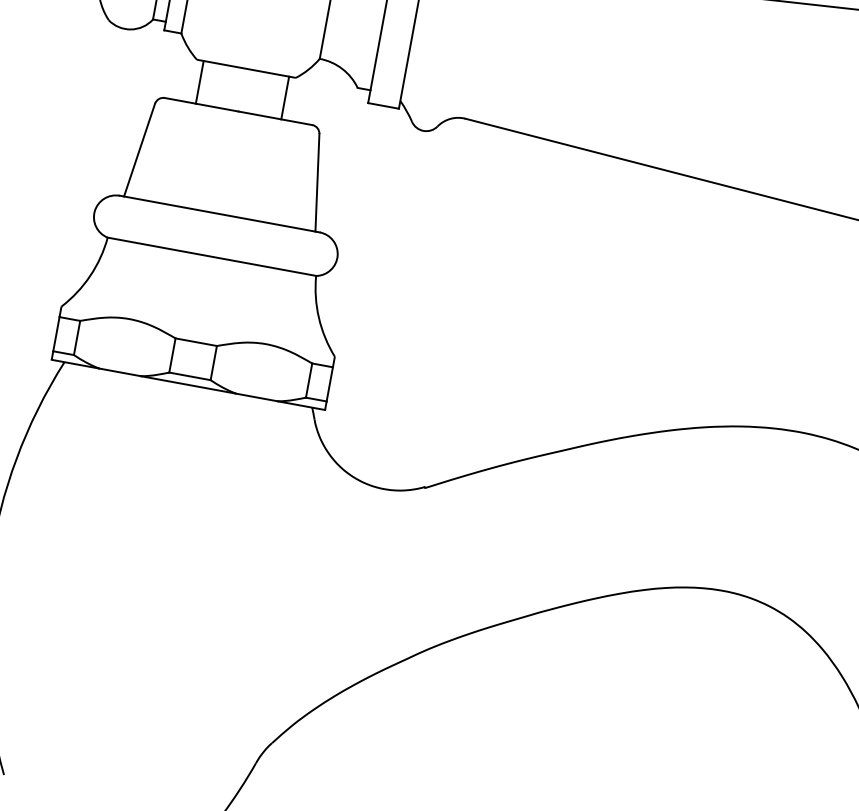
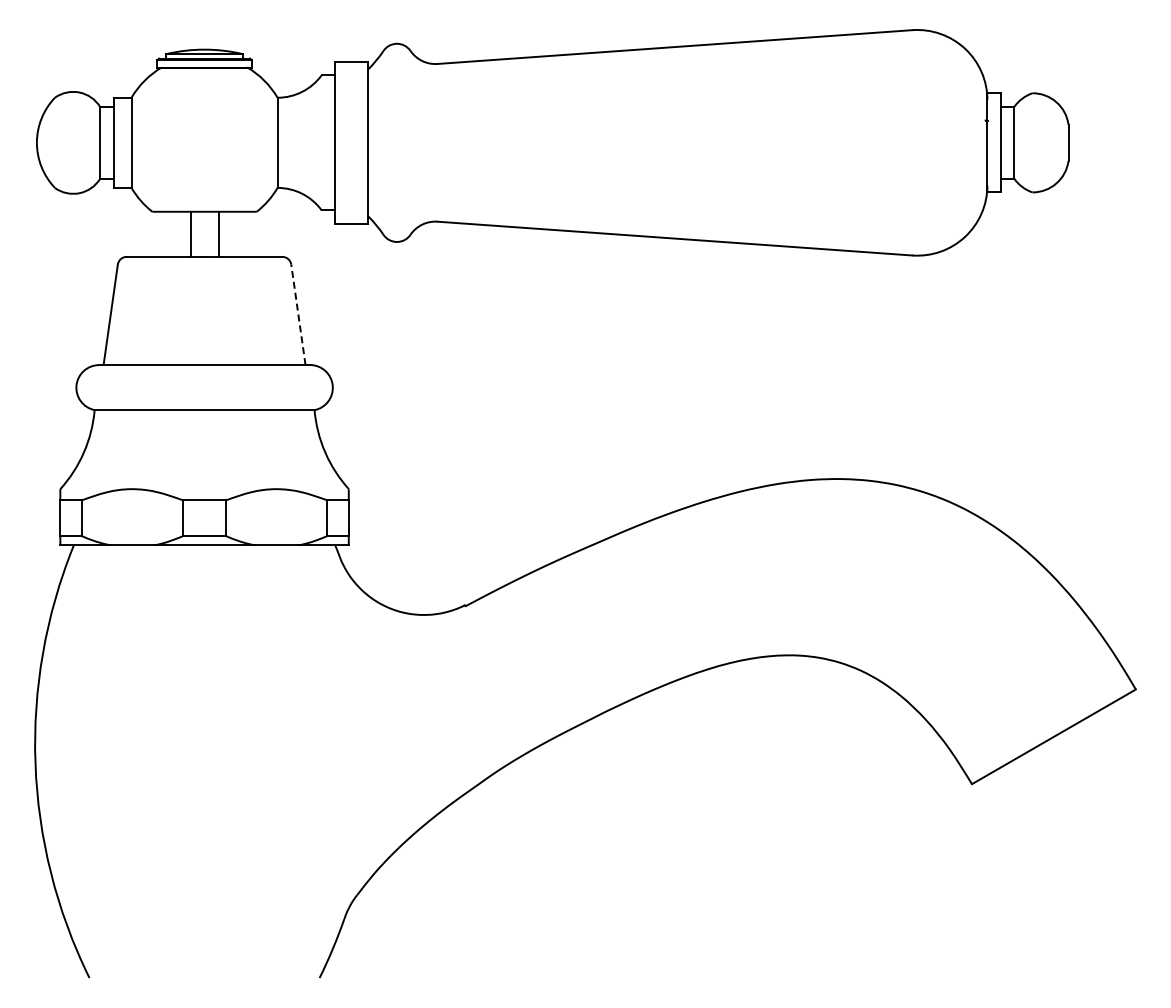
line: (199, 81) -> (218, 233), moved
line: (285, 97) -> (190, 233), moved
line: (317, 182) -> (298, 314), solid -> dashed

